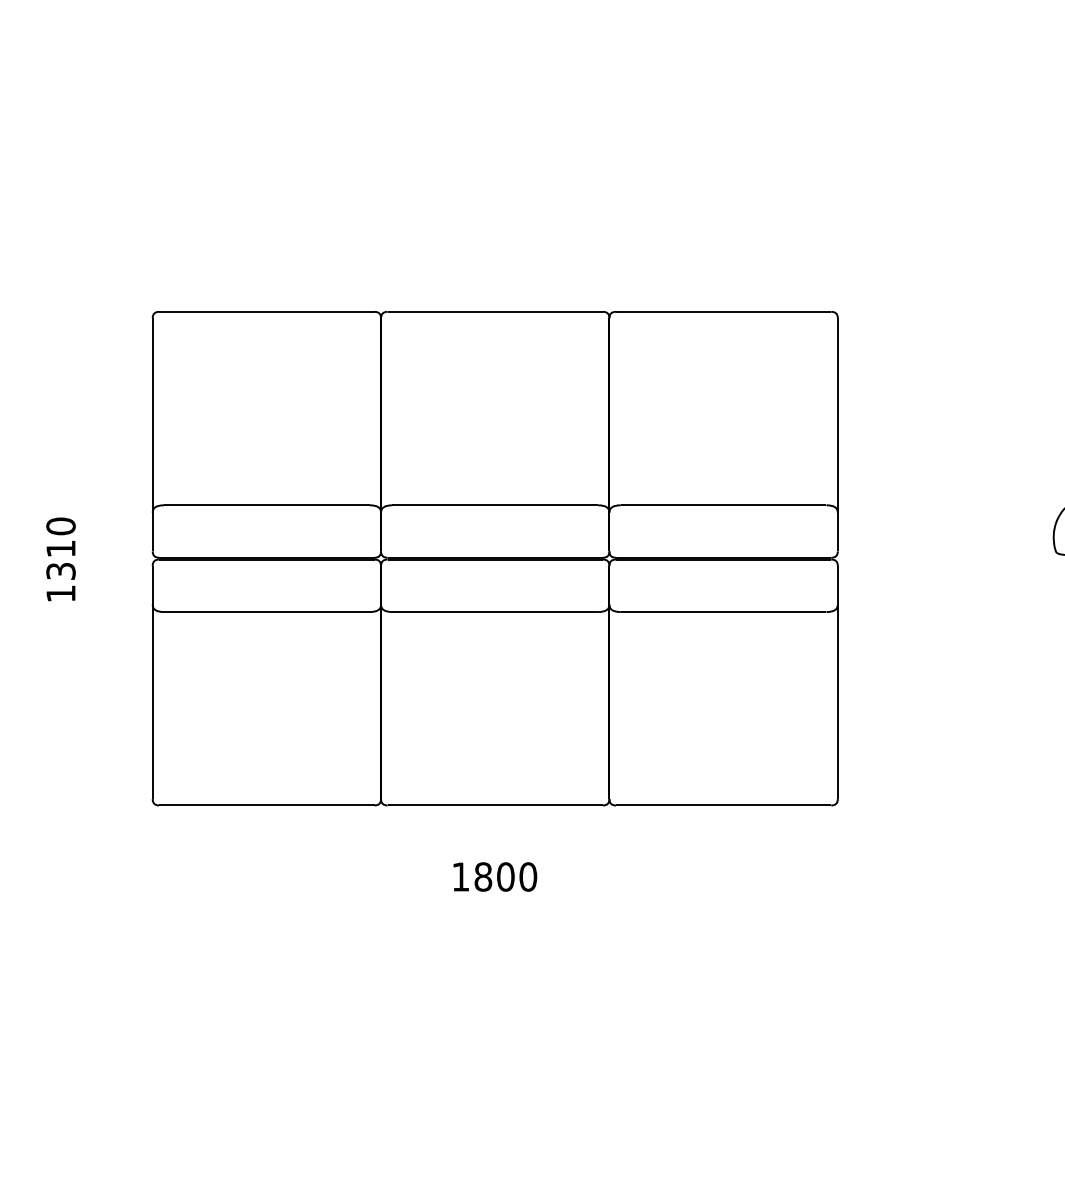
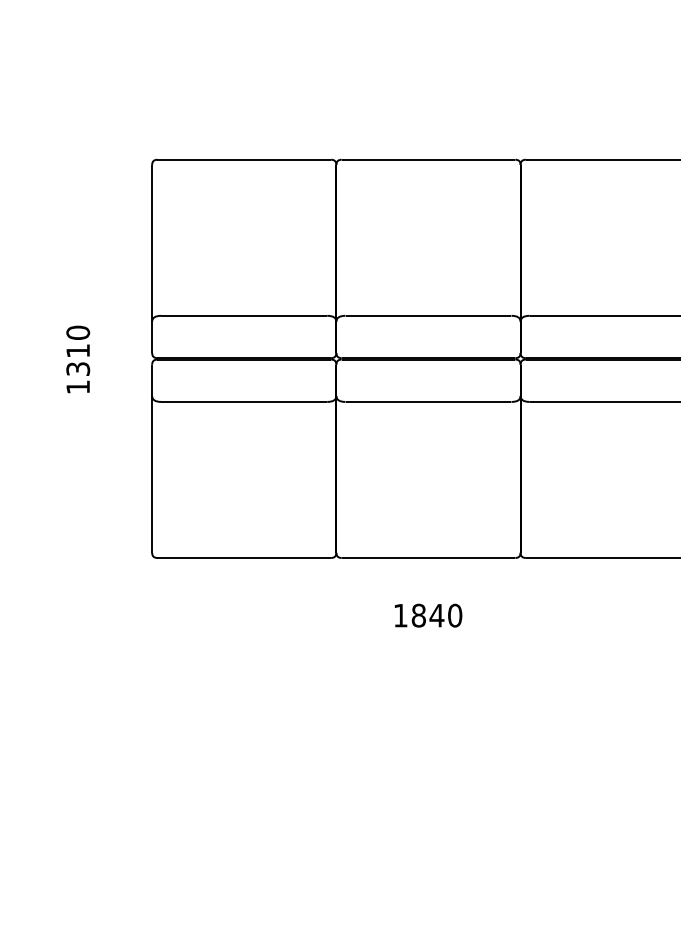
text: (505, 876) -> (436, 615), 1800 -> 1840

